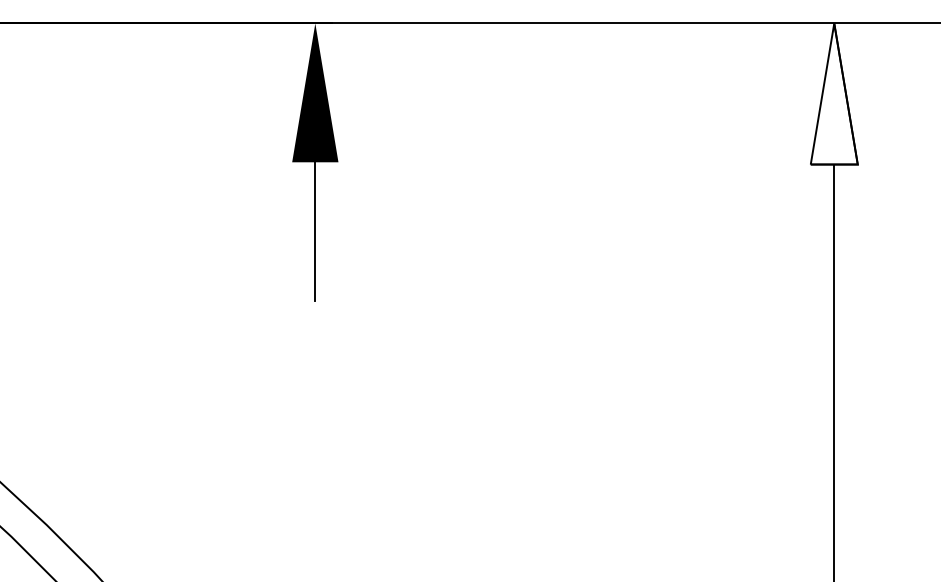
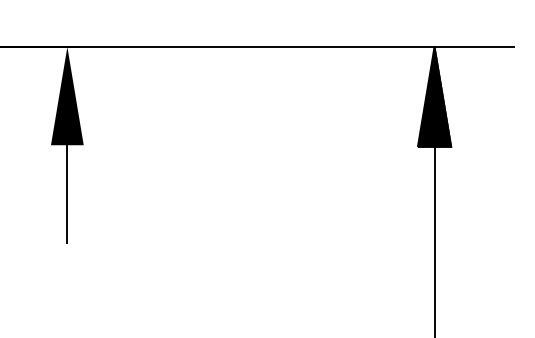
fill: (833, 93) -> (433, 96), added

